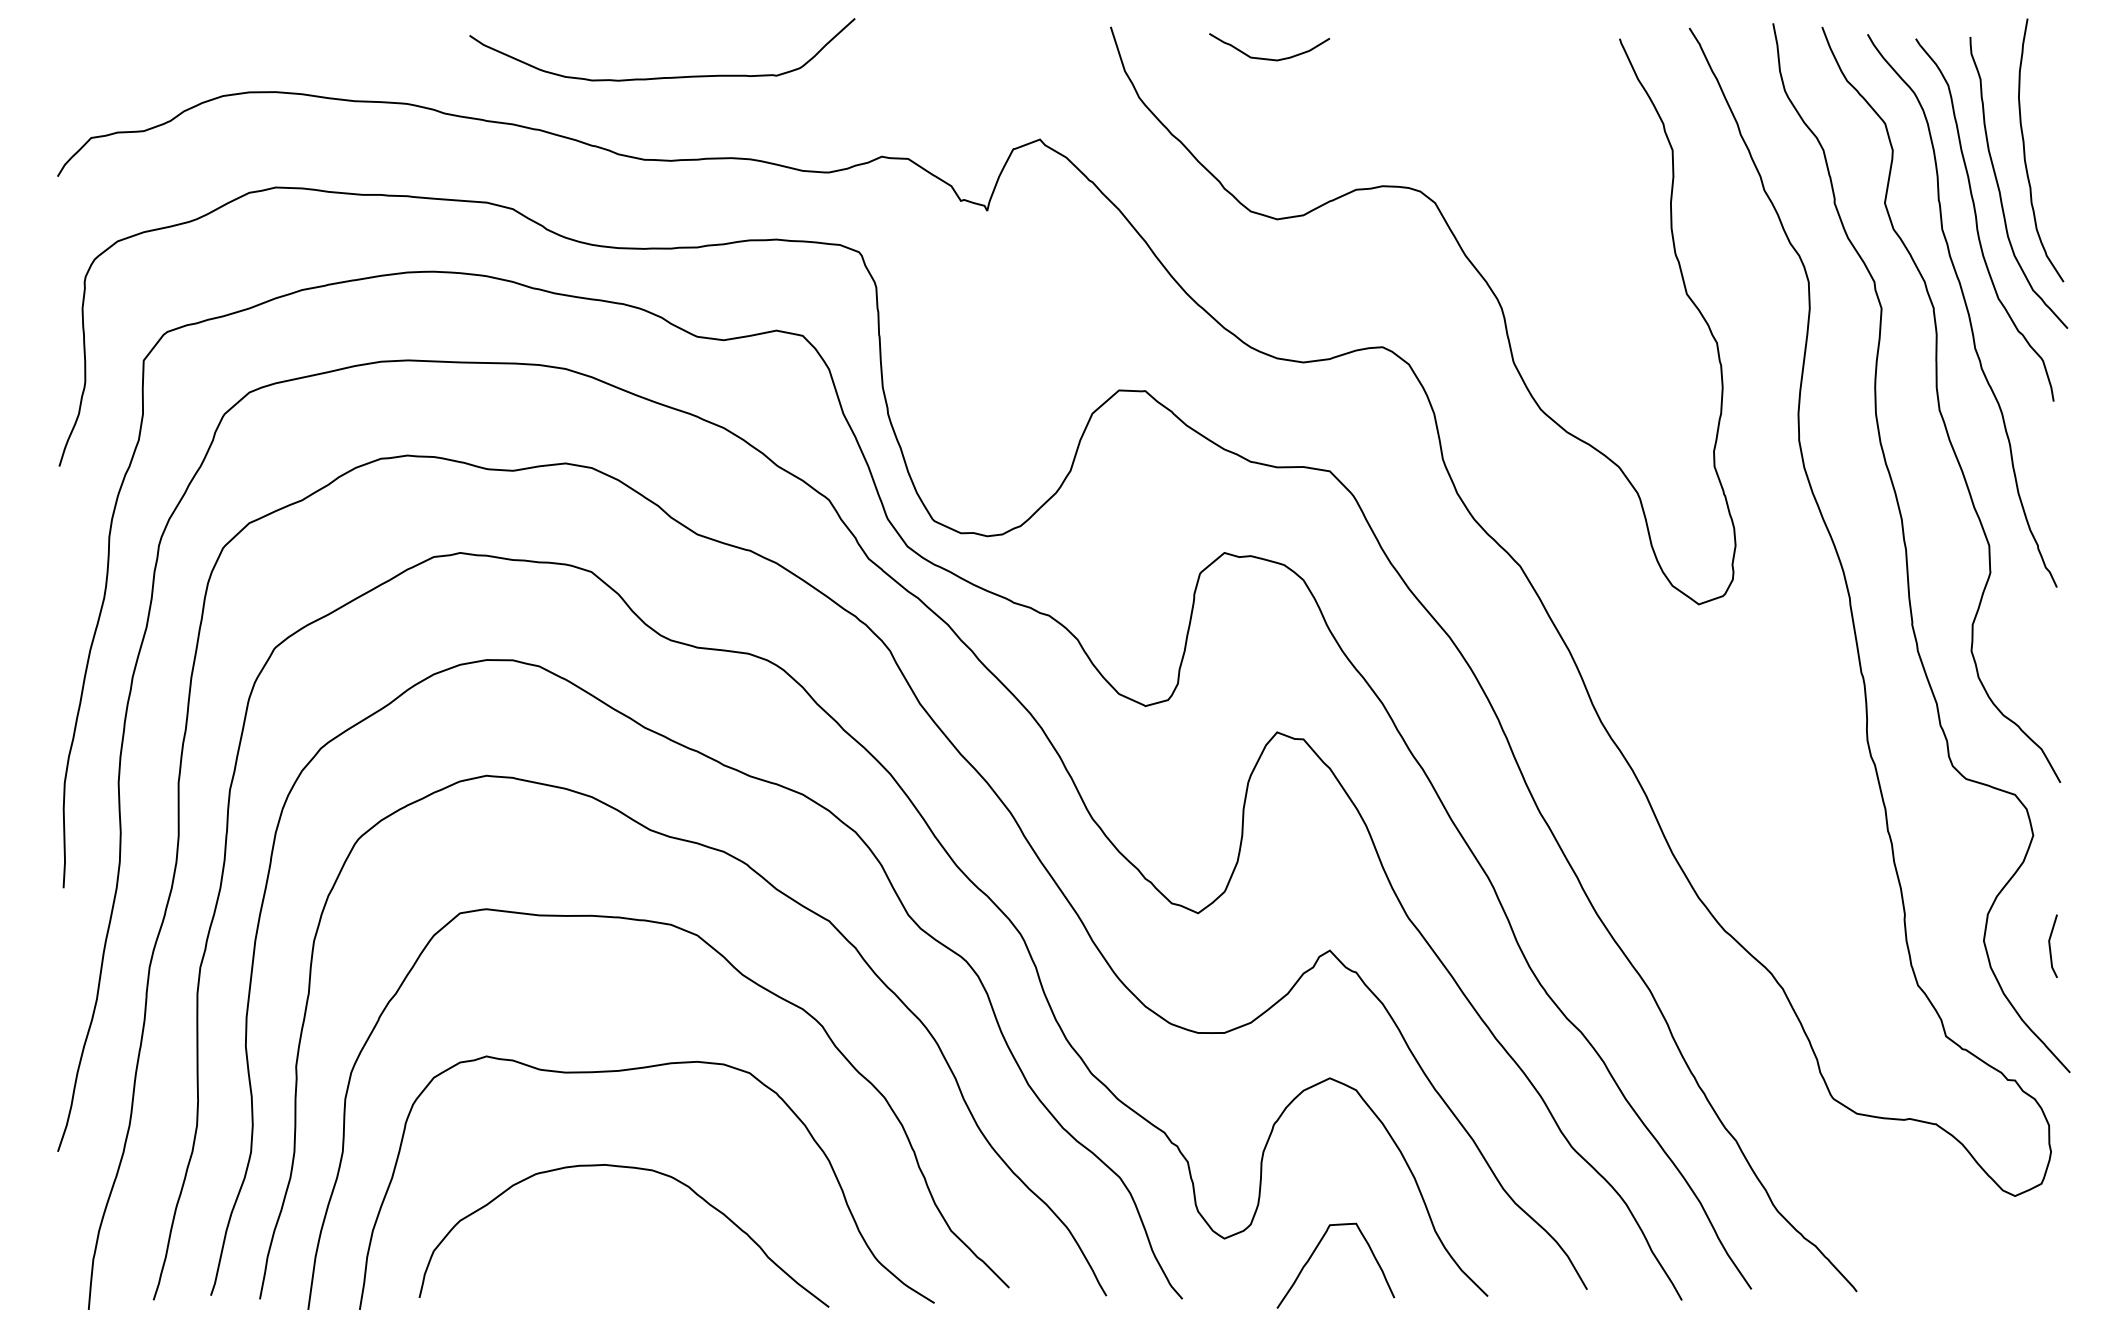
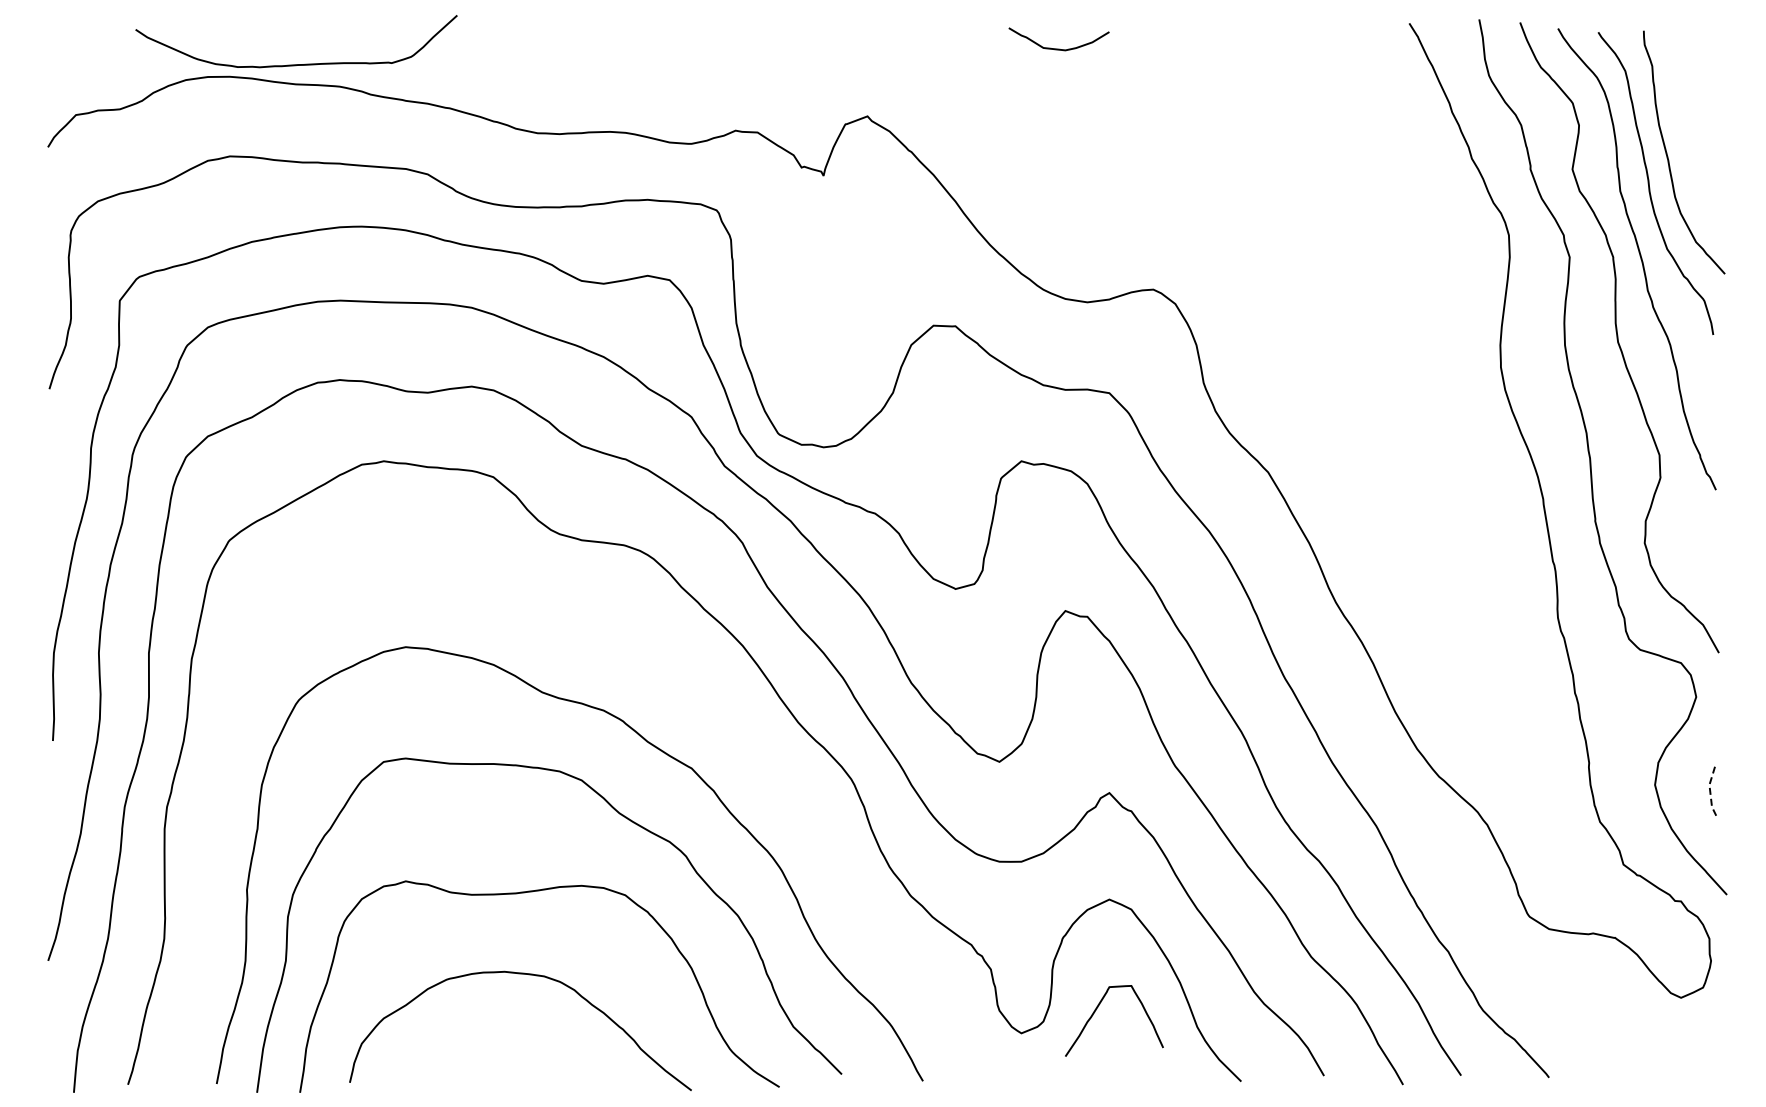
curve: (662, 77) -> (296, 64), moved
curve: (2025, 150) -> (1689, 125), removed
curve: (1476, 271) -> (1231, 226), removed
curve: (752, 778) -> (627, 649), removed
line: (2050, 946) -> (1710, 789), solid -> dashed
curve: (1314, 1253) -> (1096, 1010), moved

